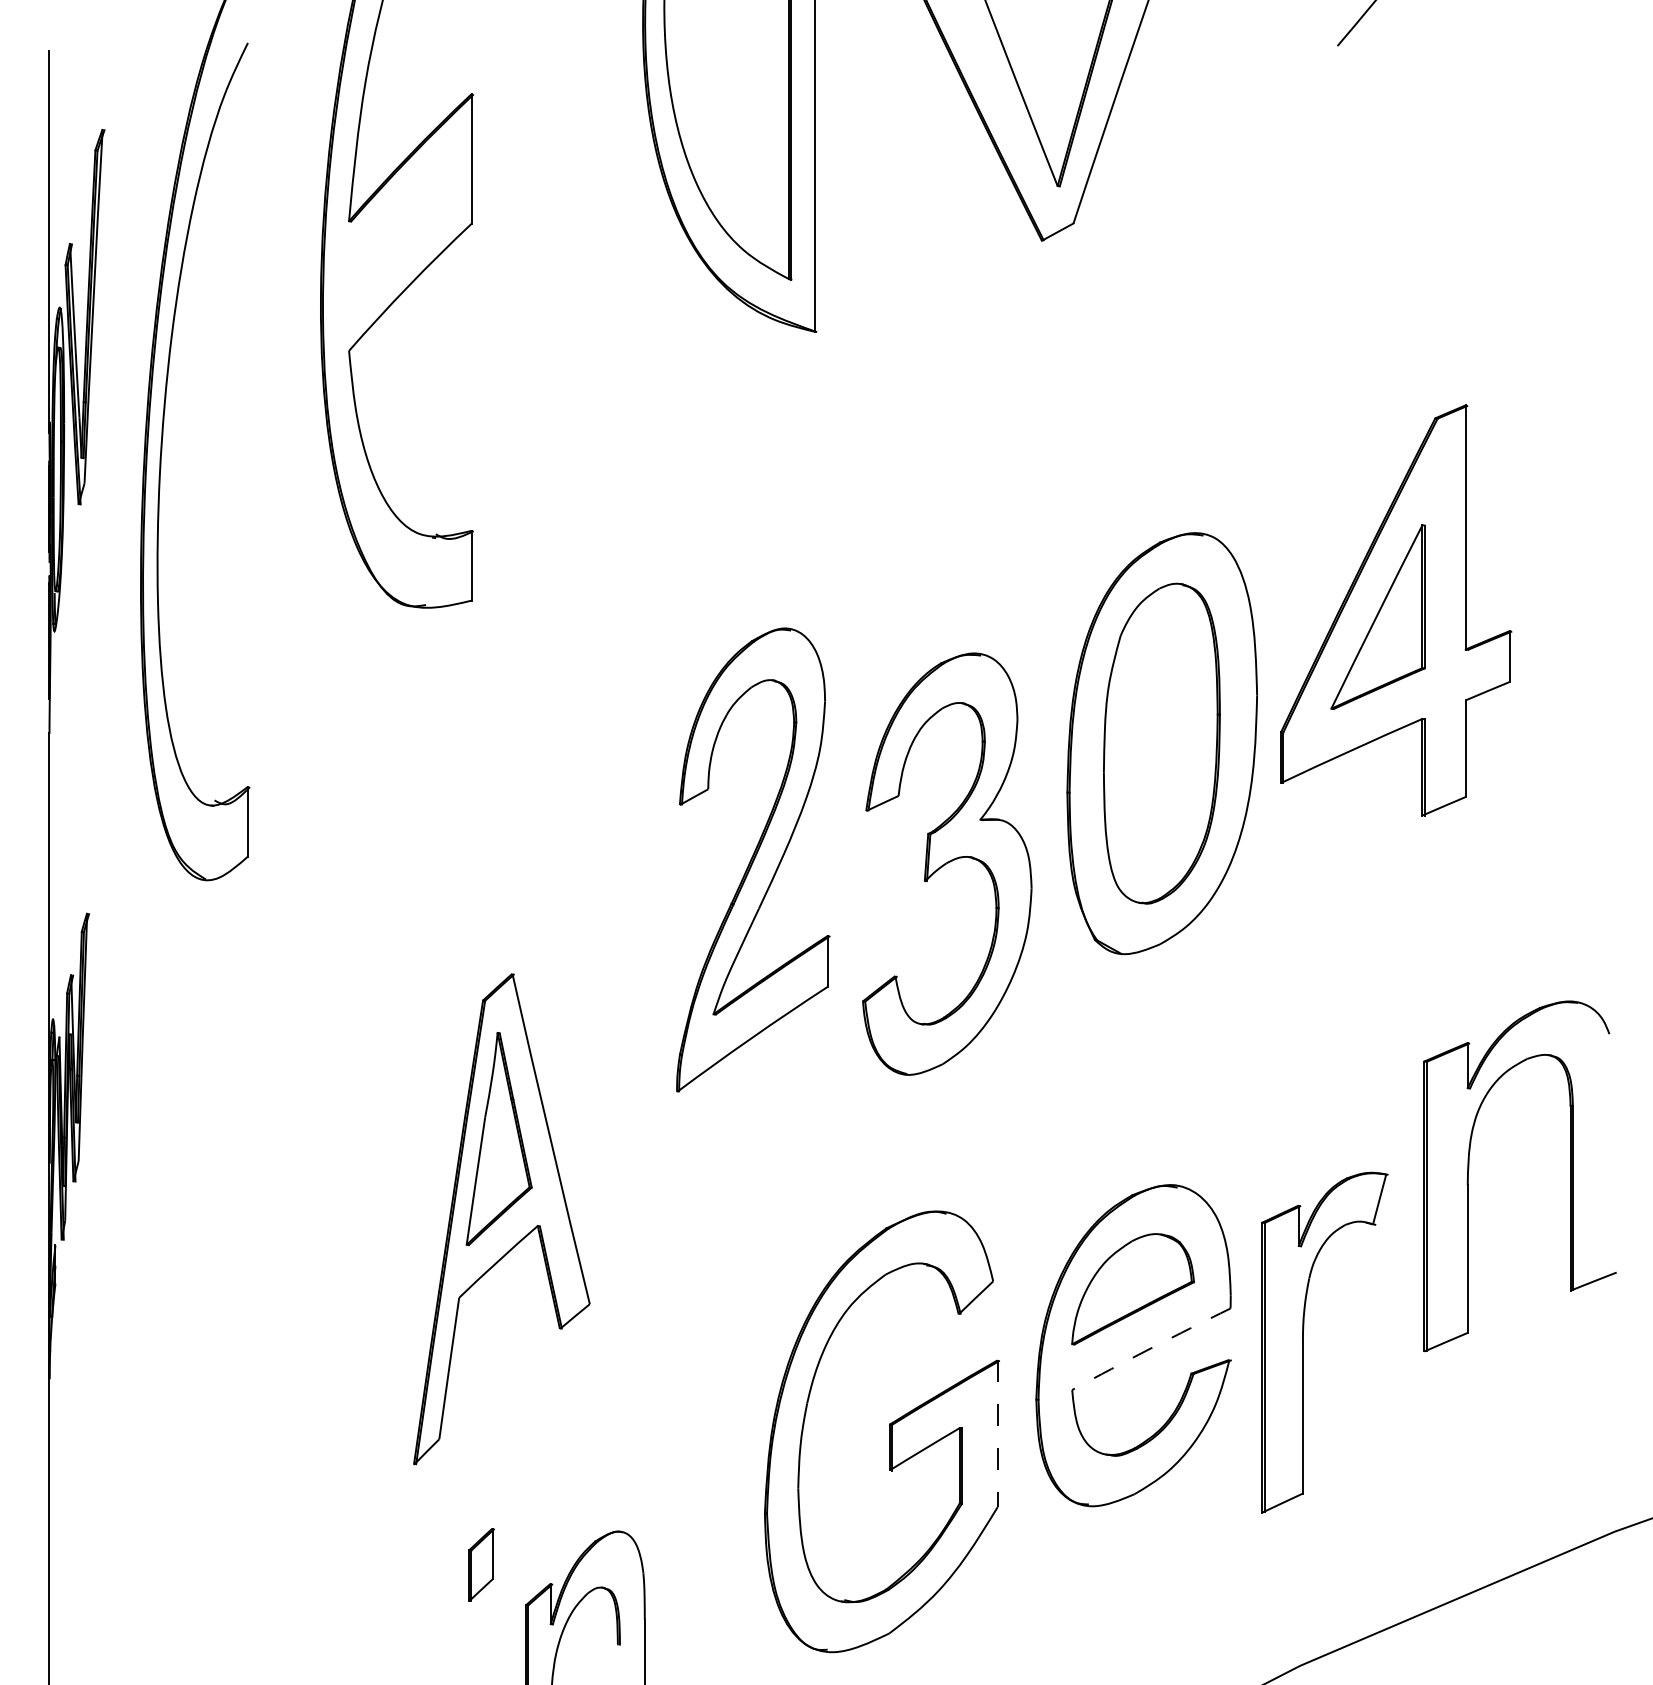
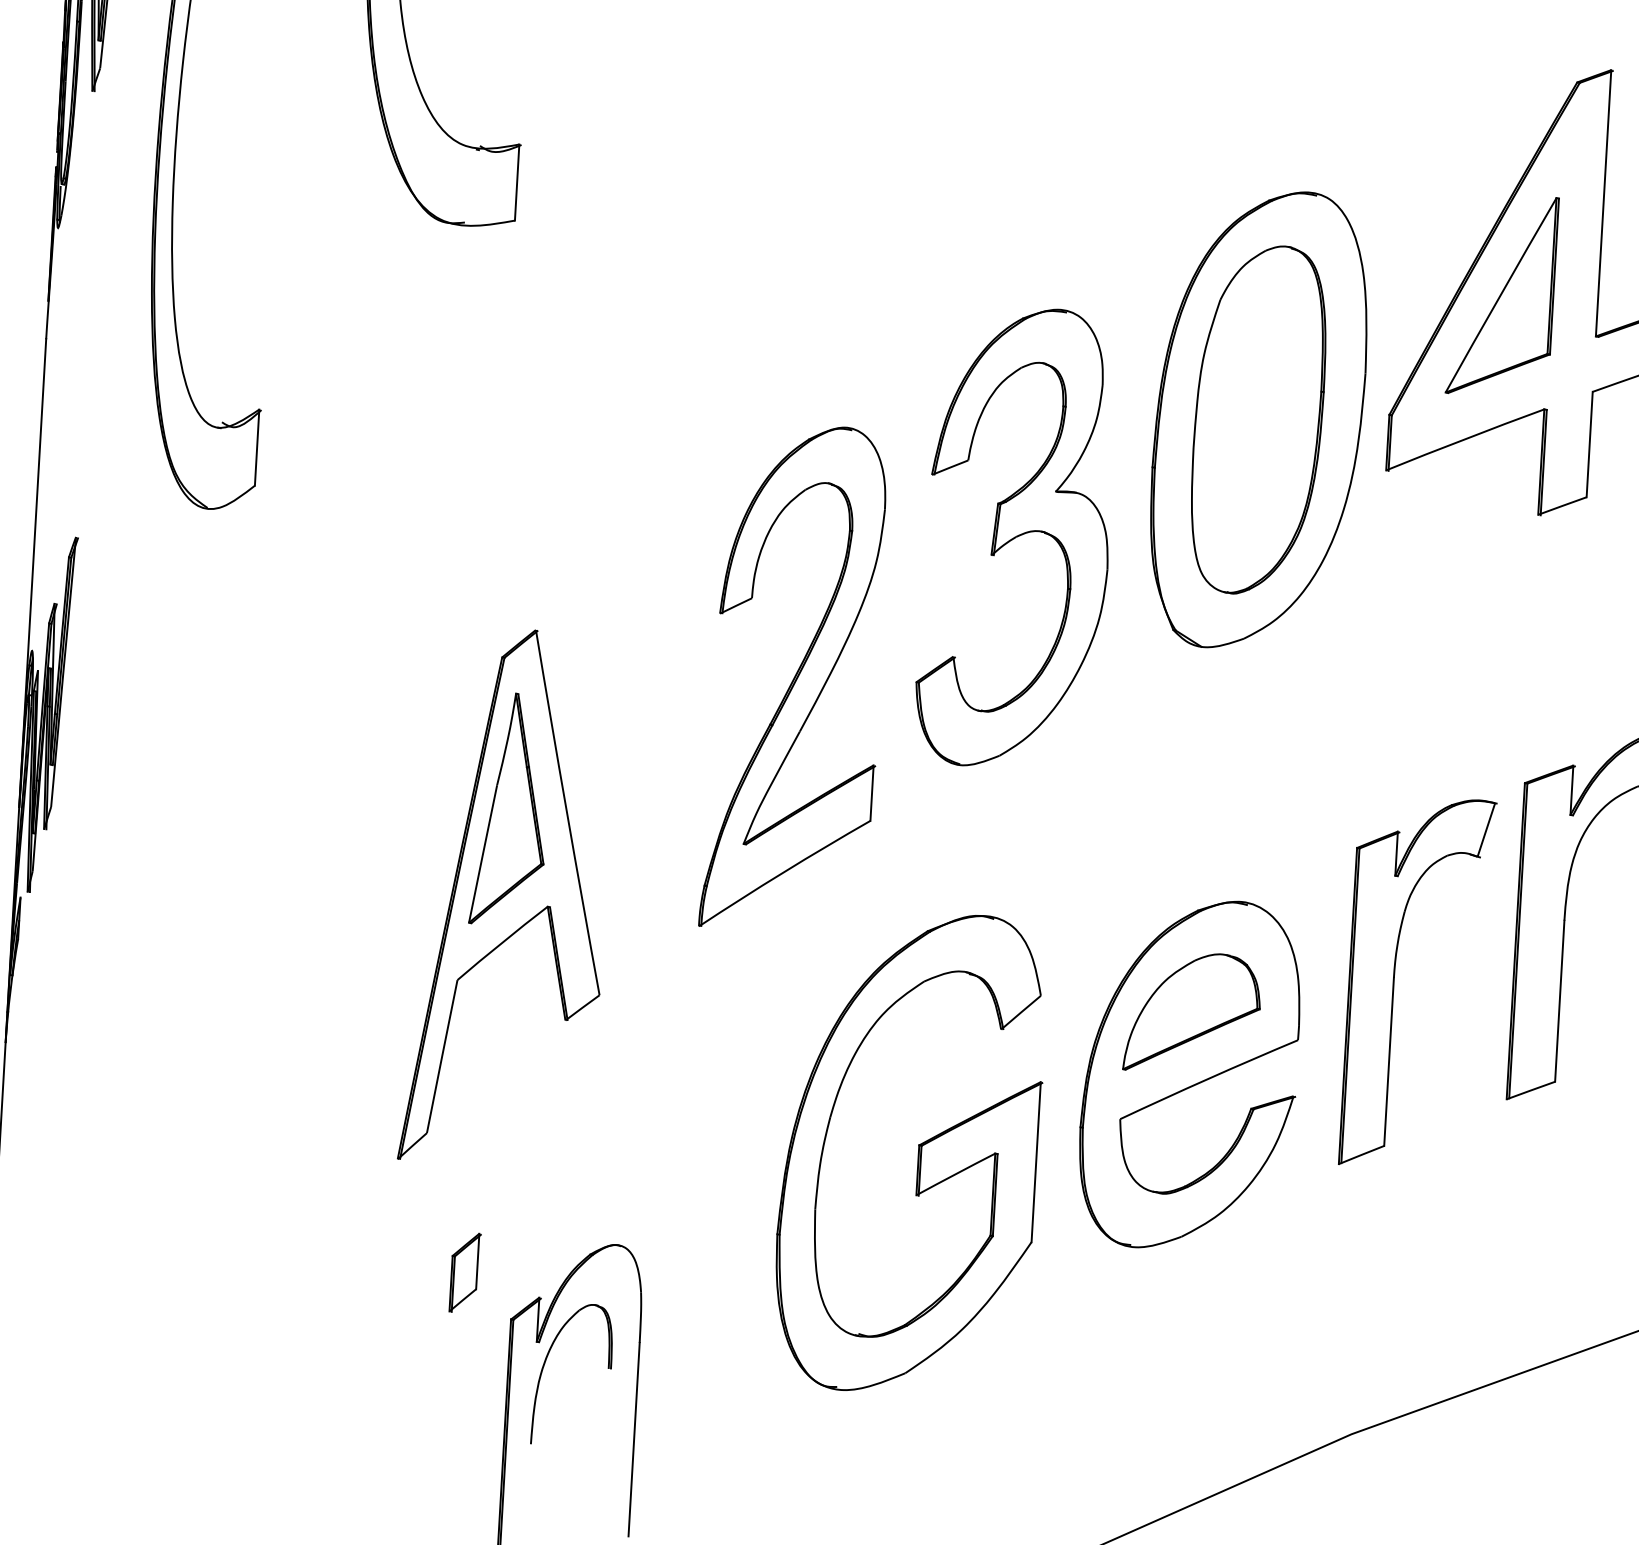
part: (753, 859) -> (796, 677), moved
part: (1303, 1342) -> (1394, 981), moved
arc: (1150, 1348) -> (1208, 1078), dashed -> solid
line: (997, 1434) -> (1035, 1162), dashed -> solid

